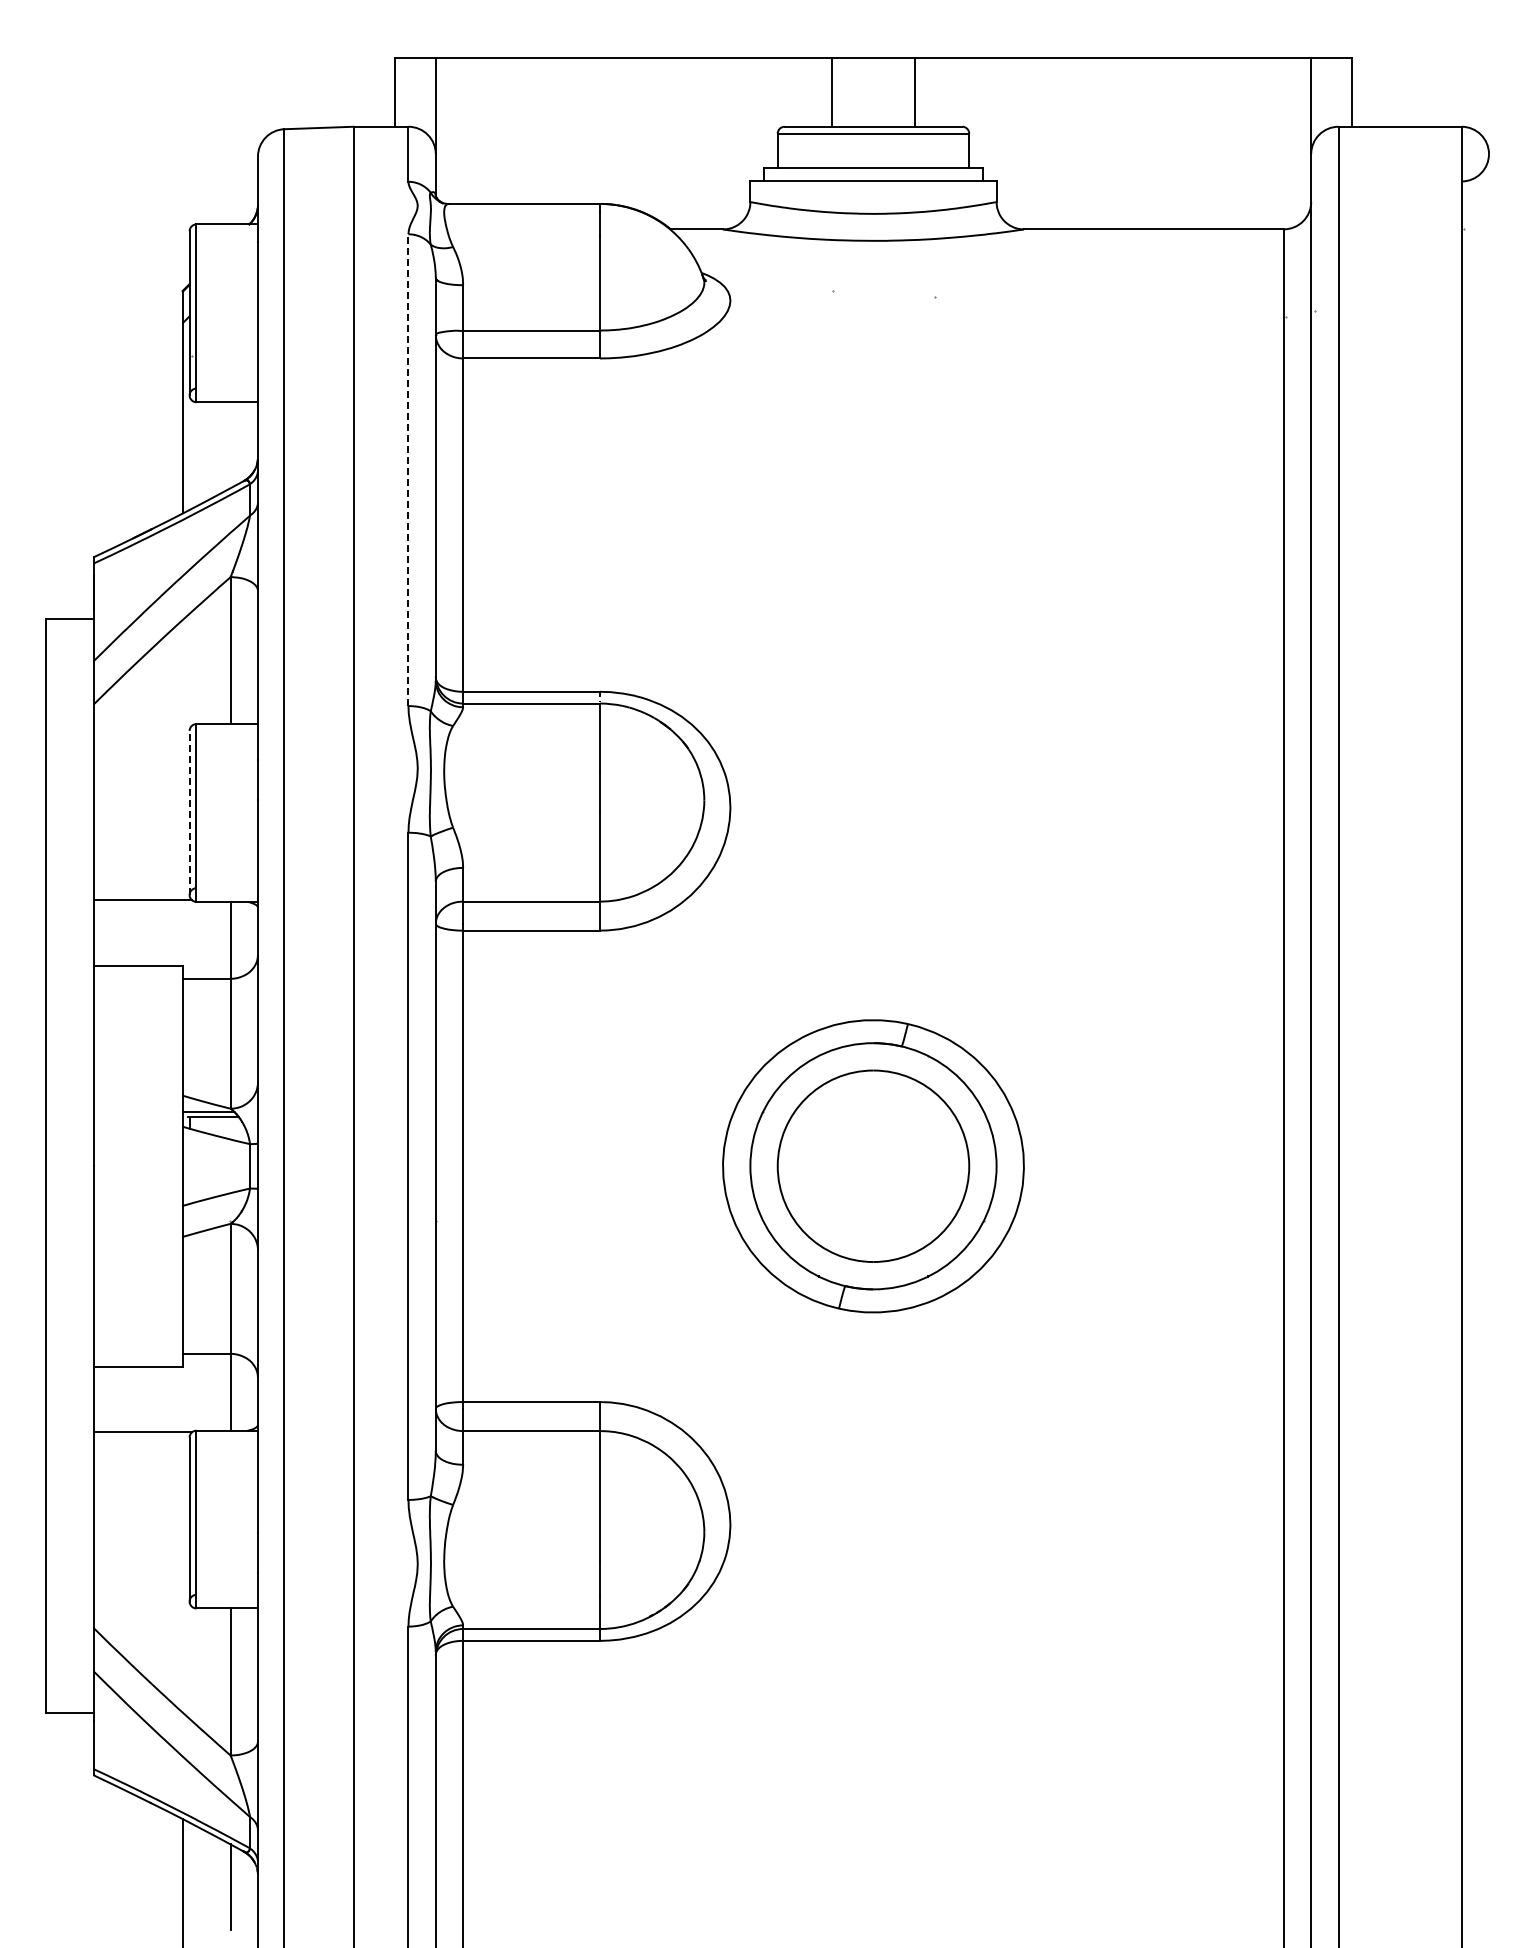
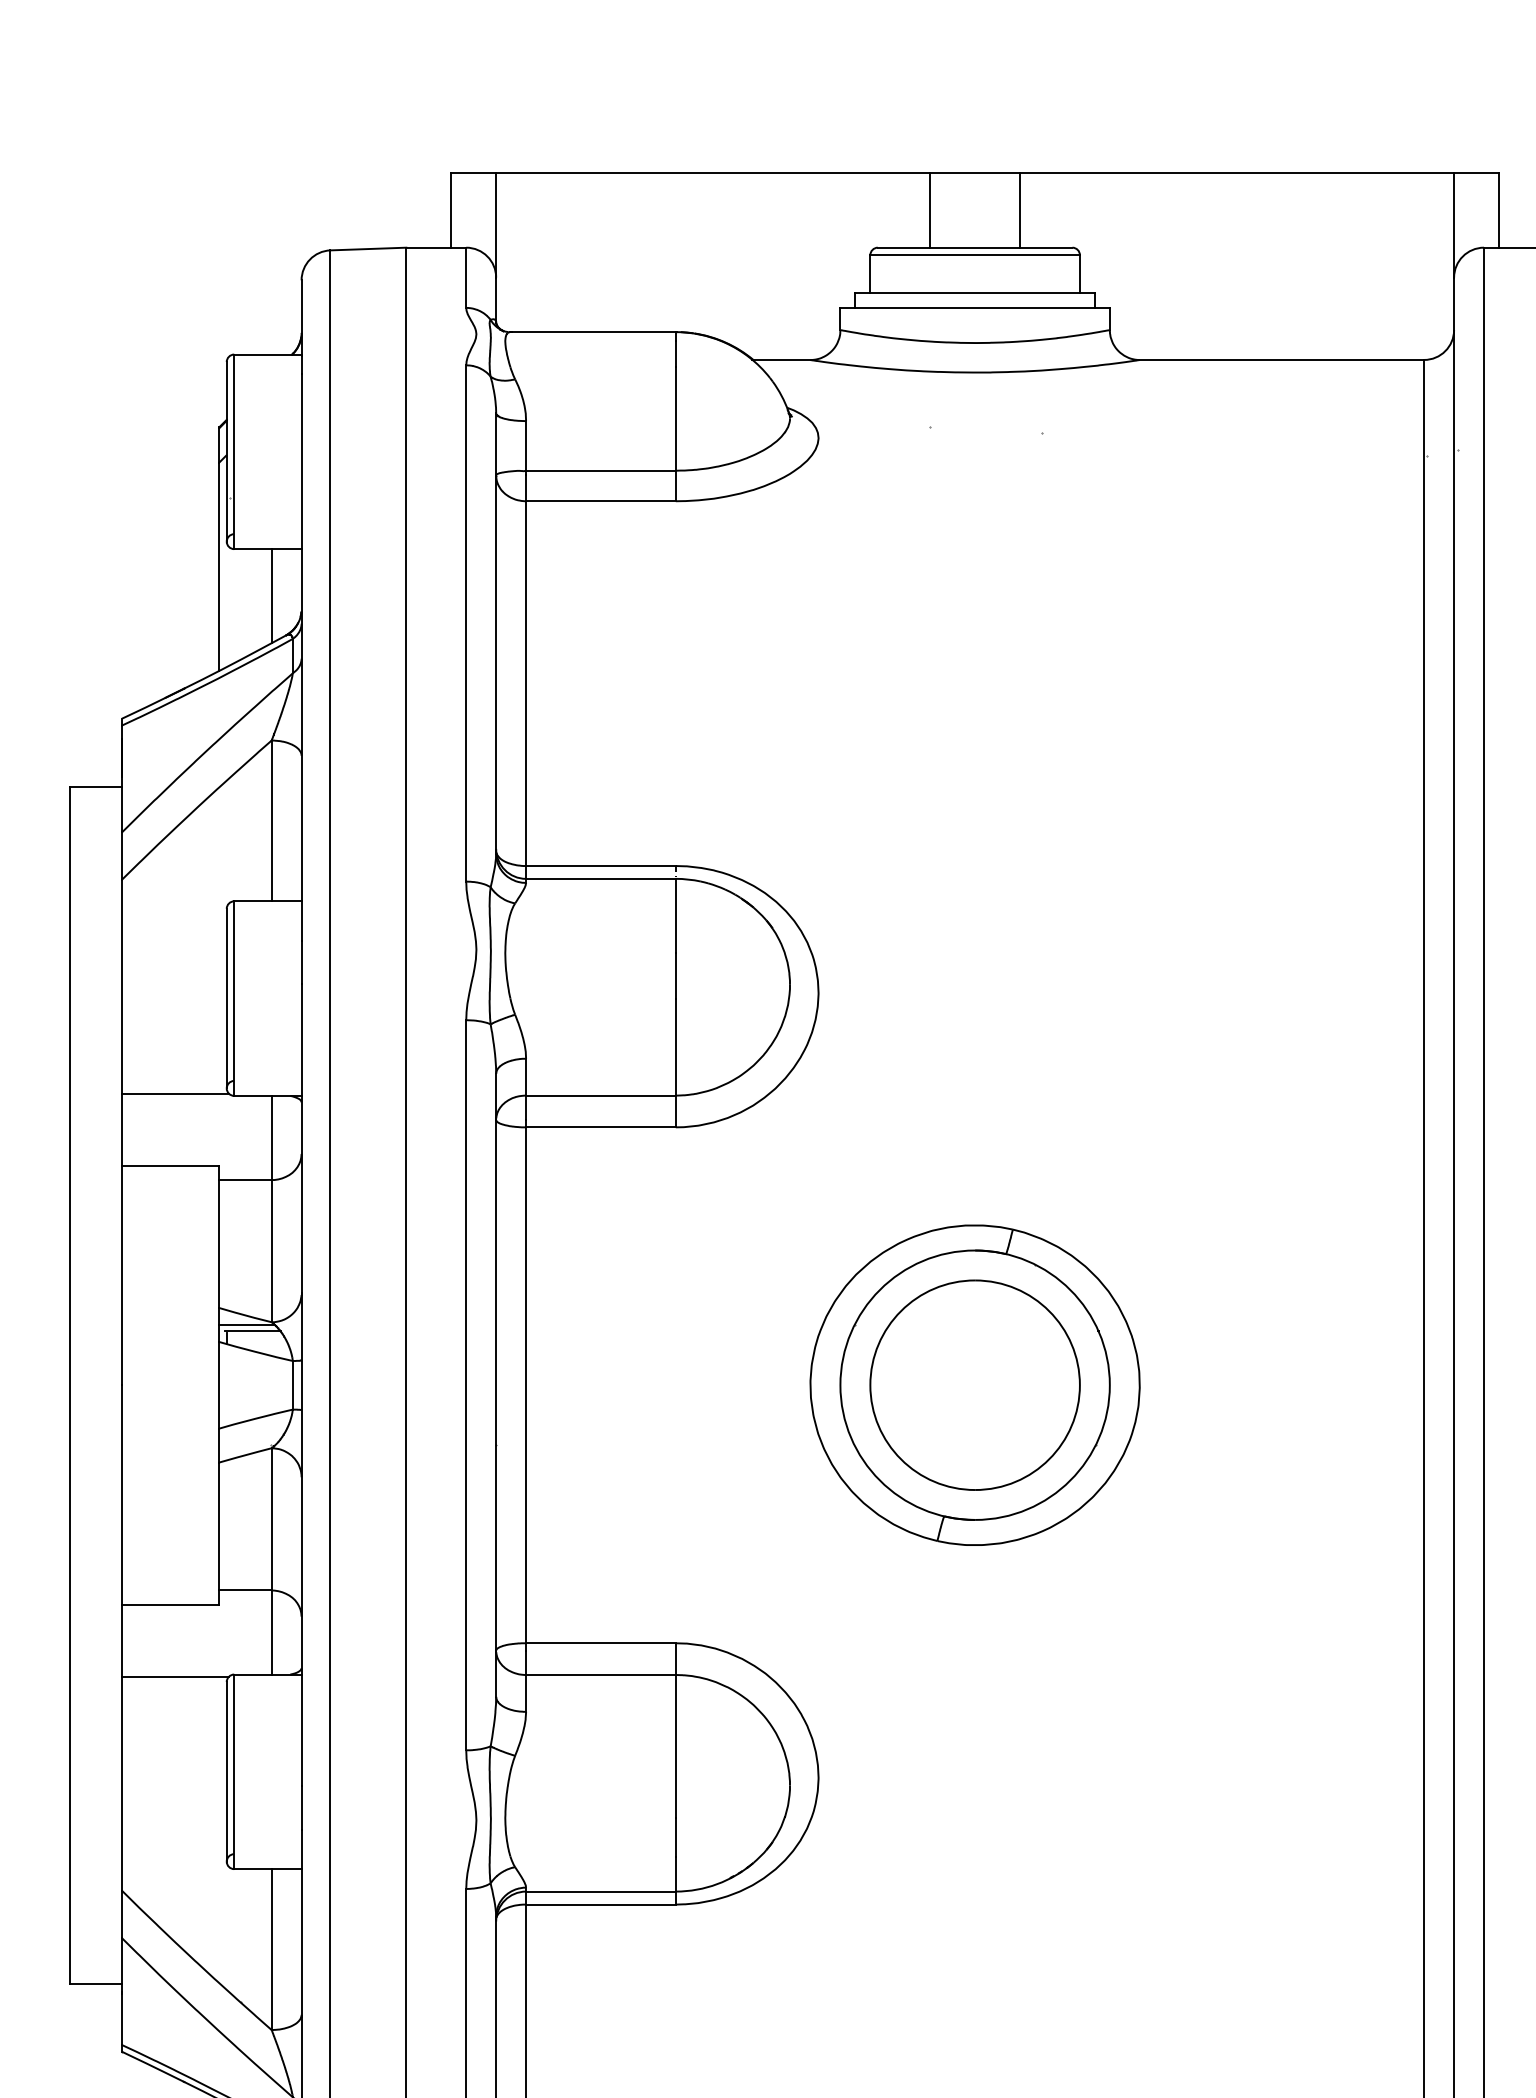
line: (230, 445) -> (271, 596), added
line: (408, 470) -> (466, 623), dashed -> solid
line: (189, 812) -> (226, 998), dashed -> solid

